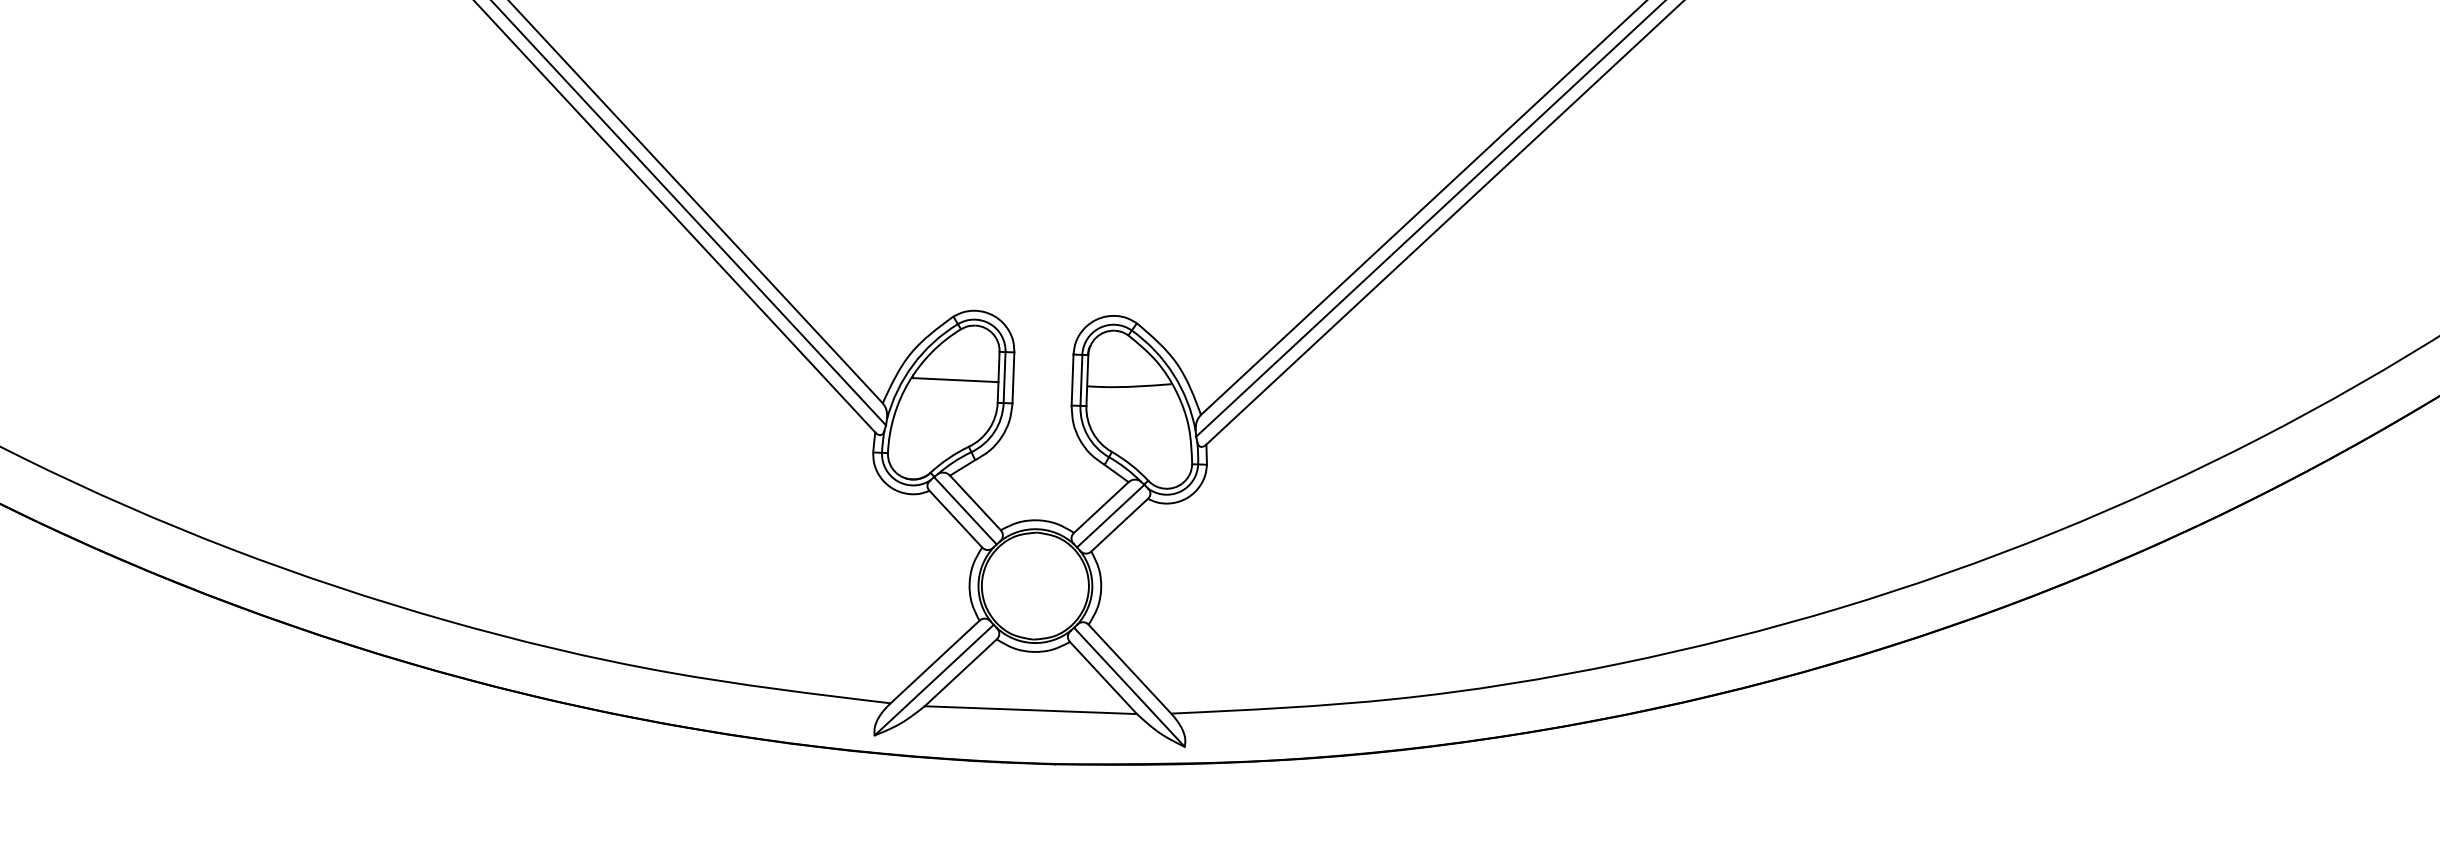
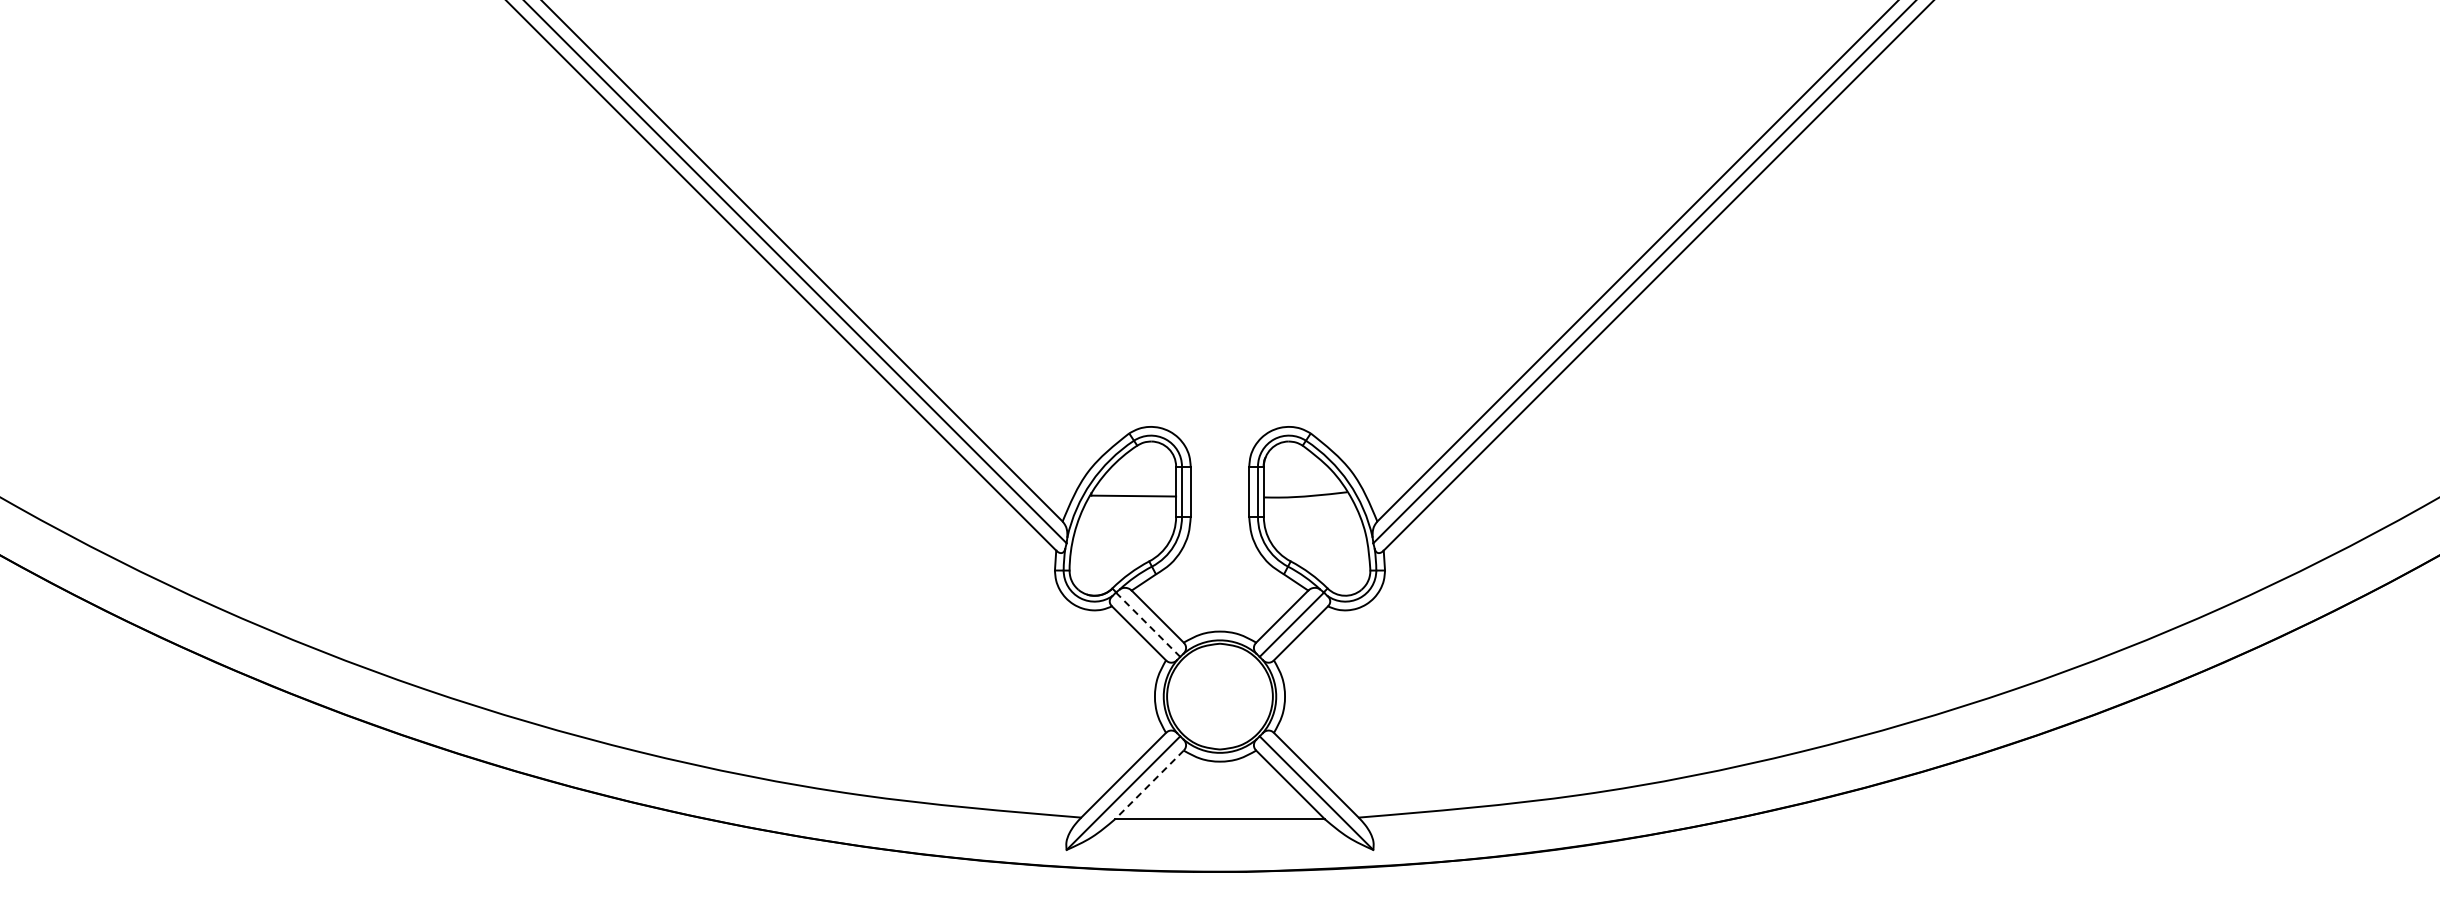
line: (965, 511) -> (1148, 625), solid -> dashed
line: (960, 672) -> (1149, 784), solid -> dashed

